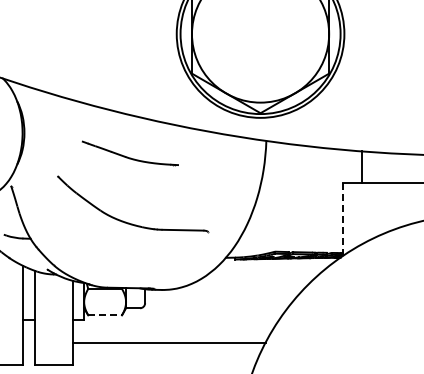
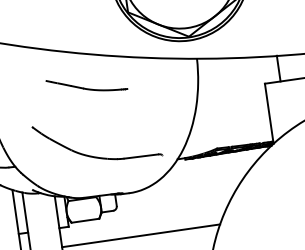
line: (343, 219) -> (269, 114), dashed -> solid
part: (126, 221) -> (93, 156), moved
line: (105, 315) -> (85, 220), dashed -> solid

